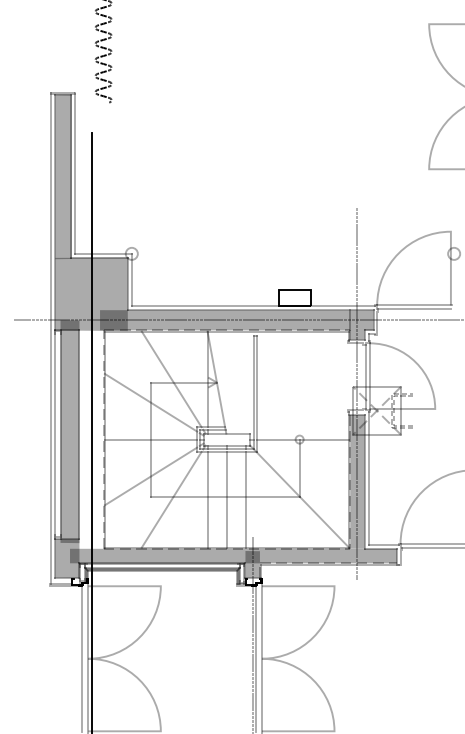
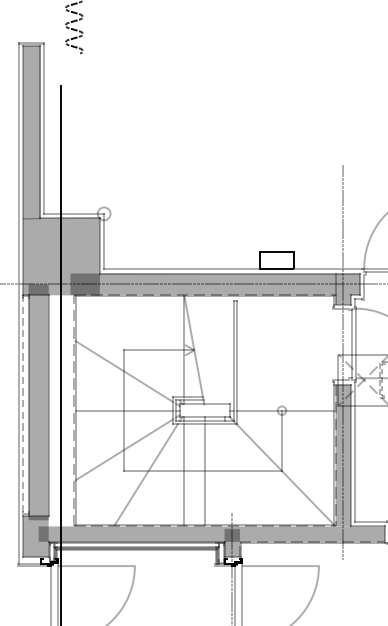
line: (171, 379) -> (146, 346), removed
line: (55, 435) -> (23, 406), solid -> dashed
line: (246, 499) -> (225, 474), removed

